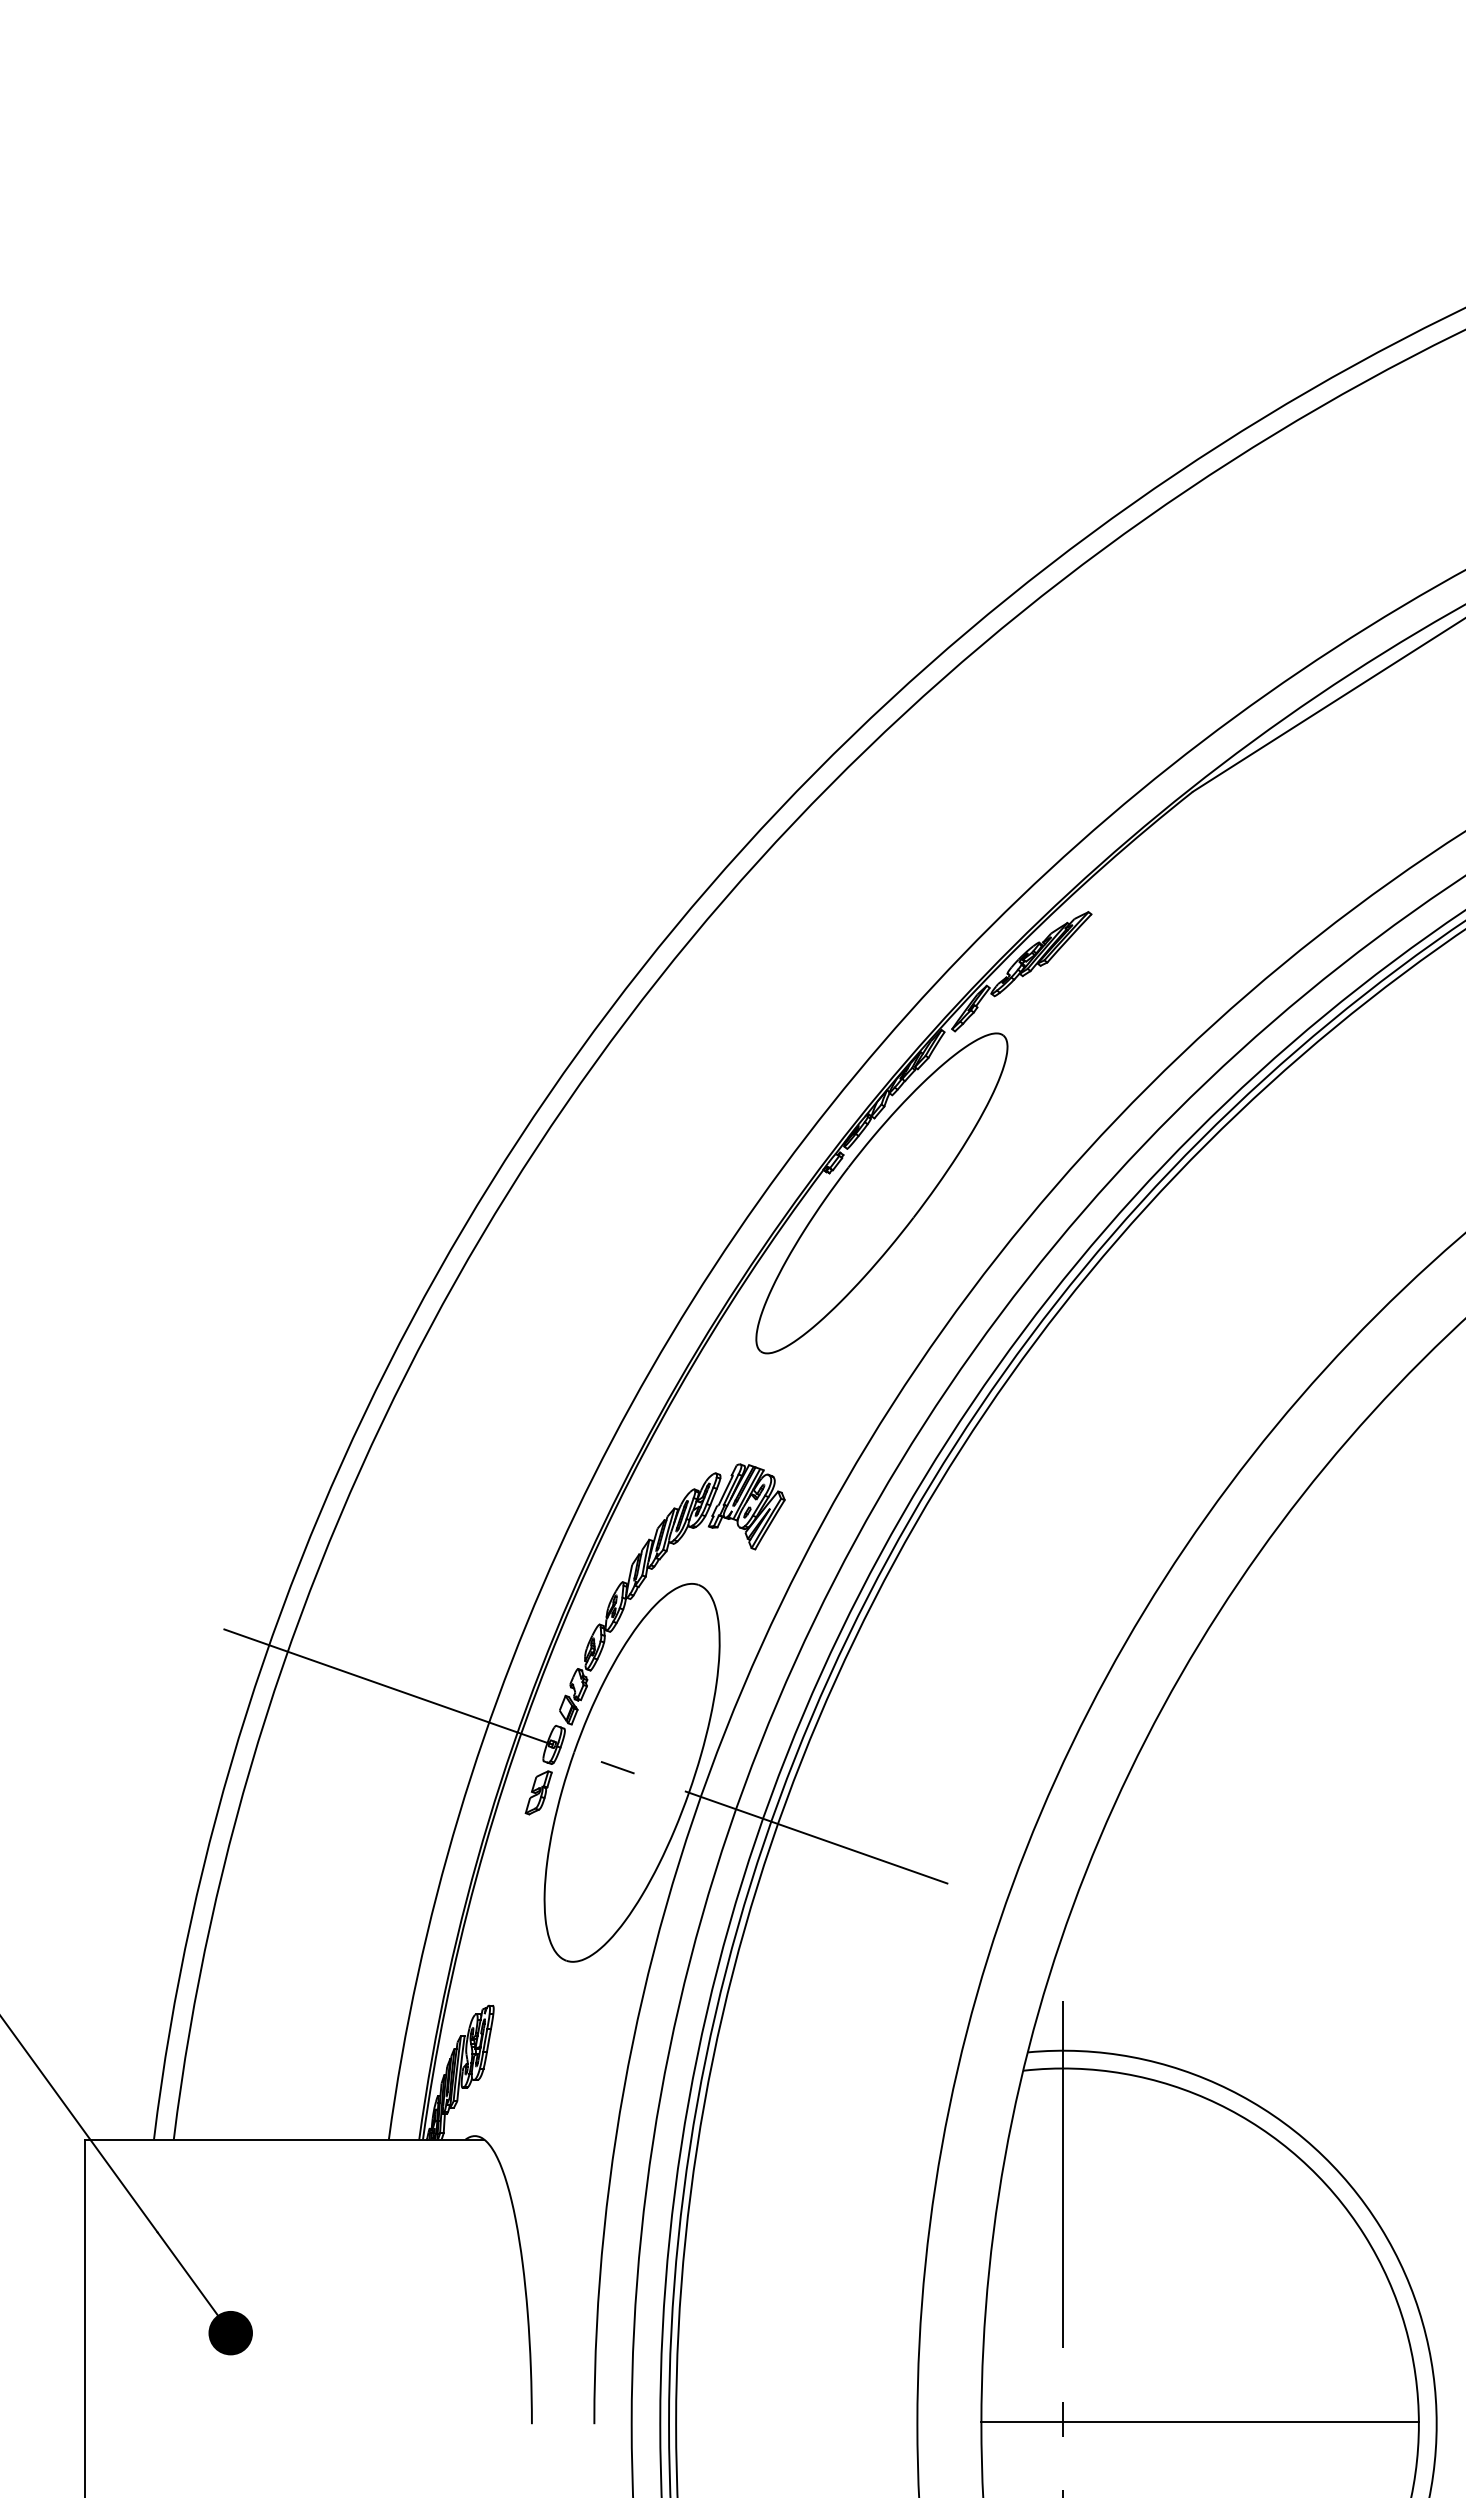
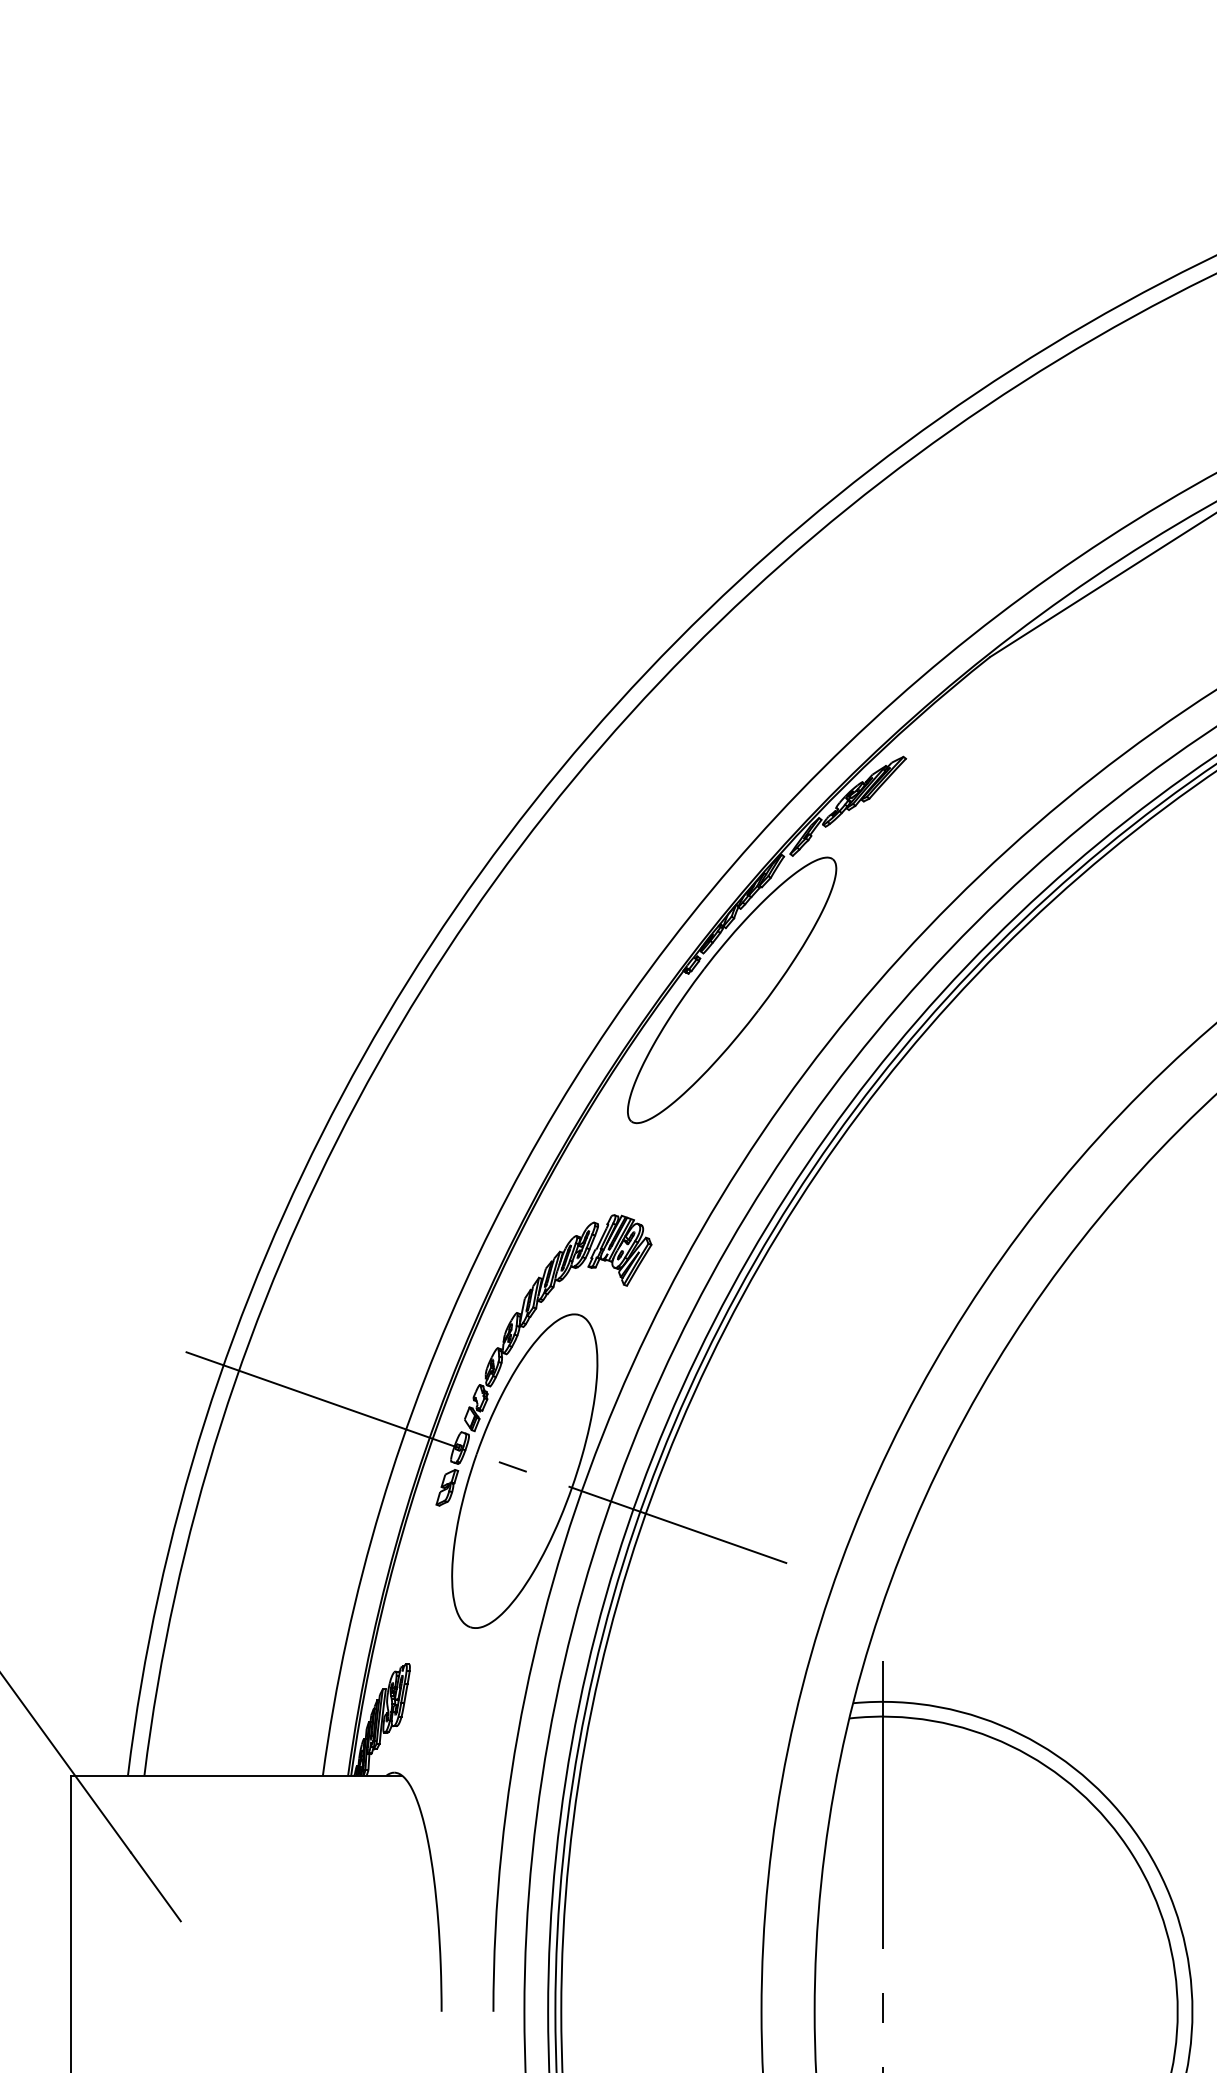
fill: (230, 2332) -> (191, 1935), removed
line: (1199, 2421) -> (995, 2009), removed

